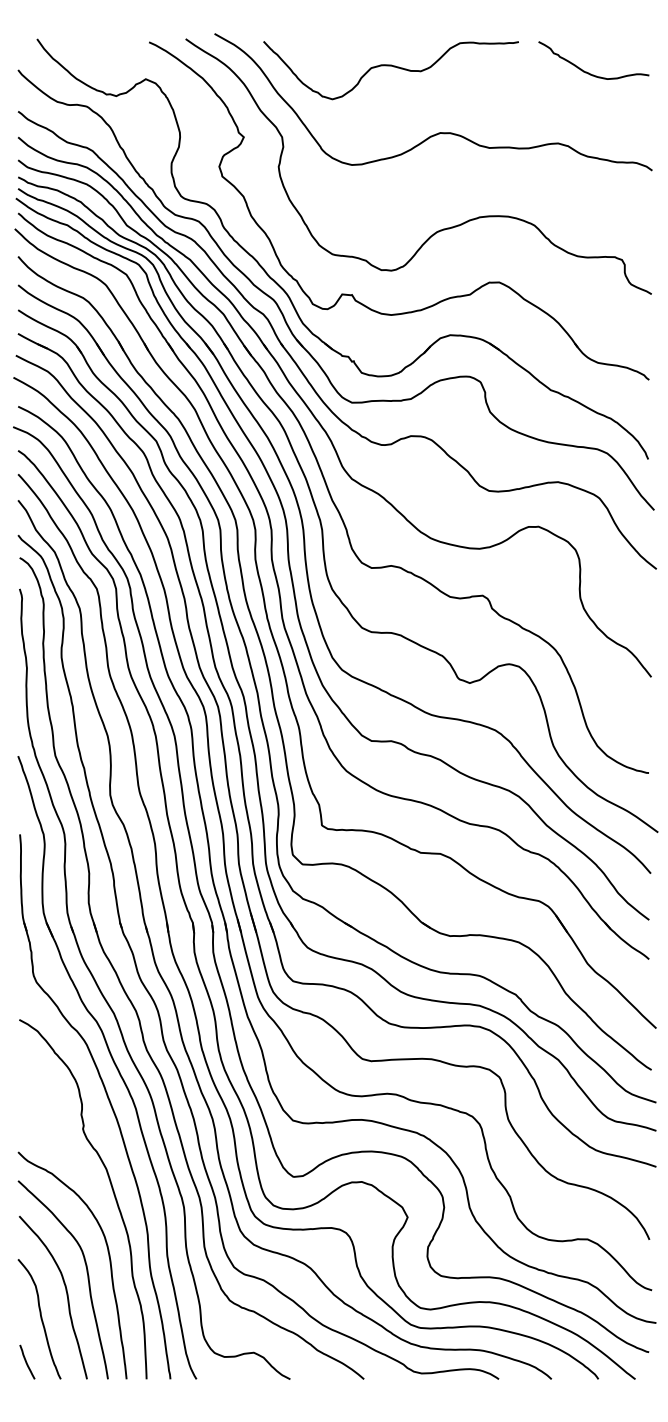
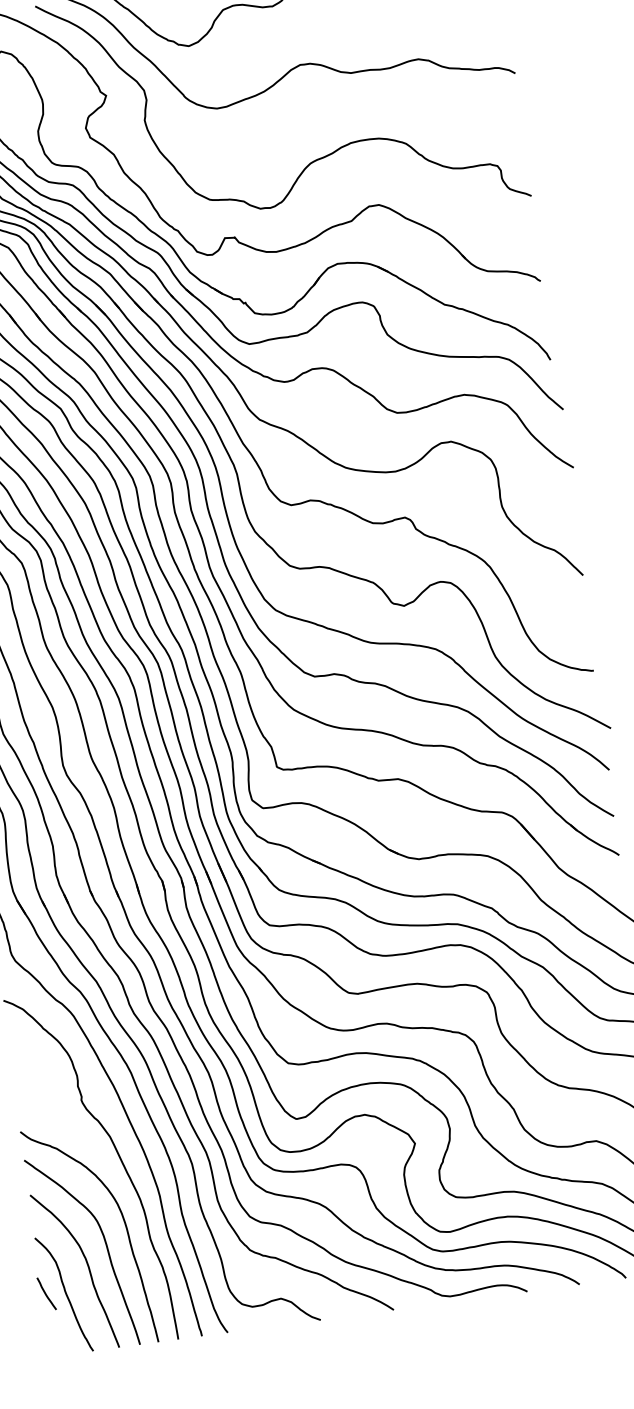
curve: (26, 1361) -> (45, 1293), moved

